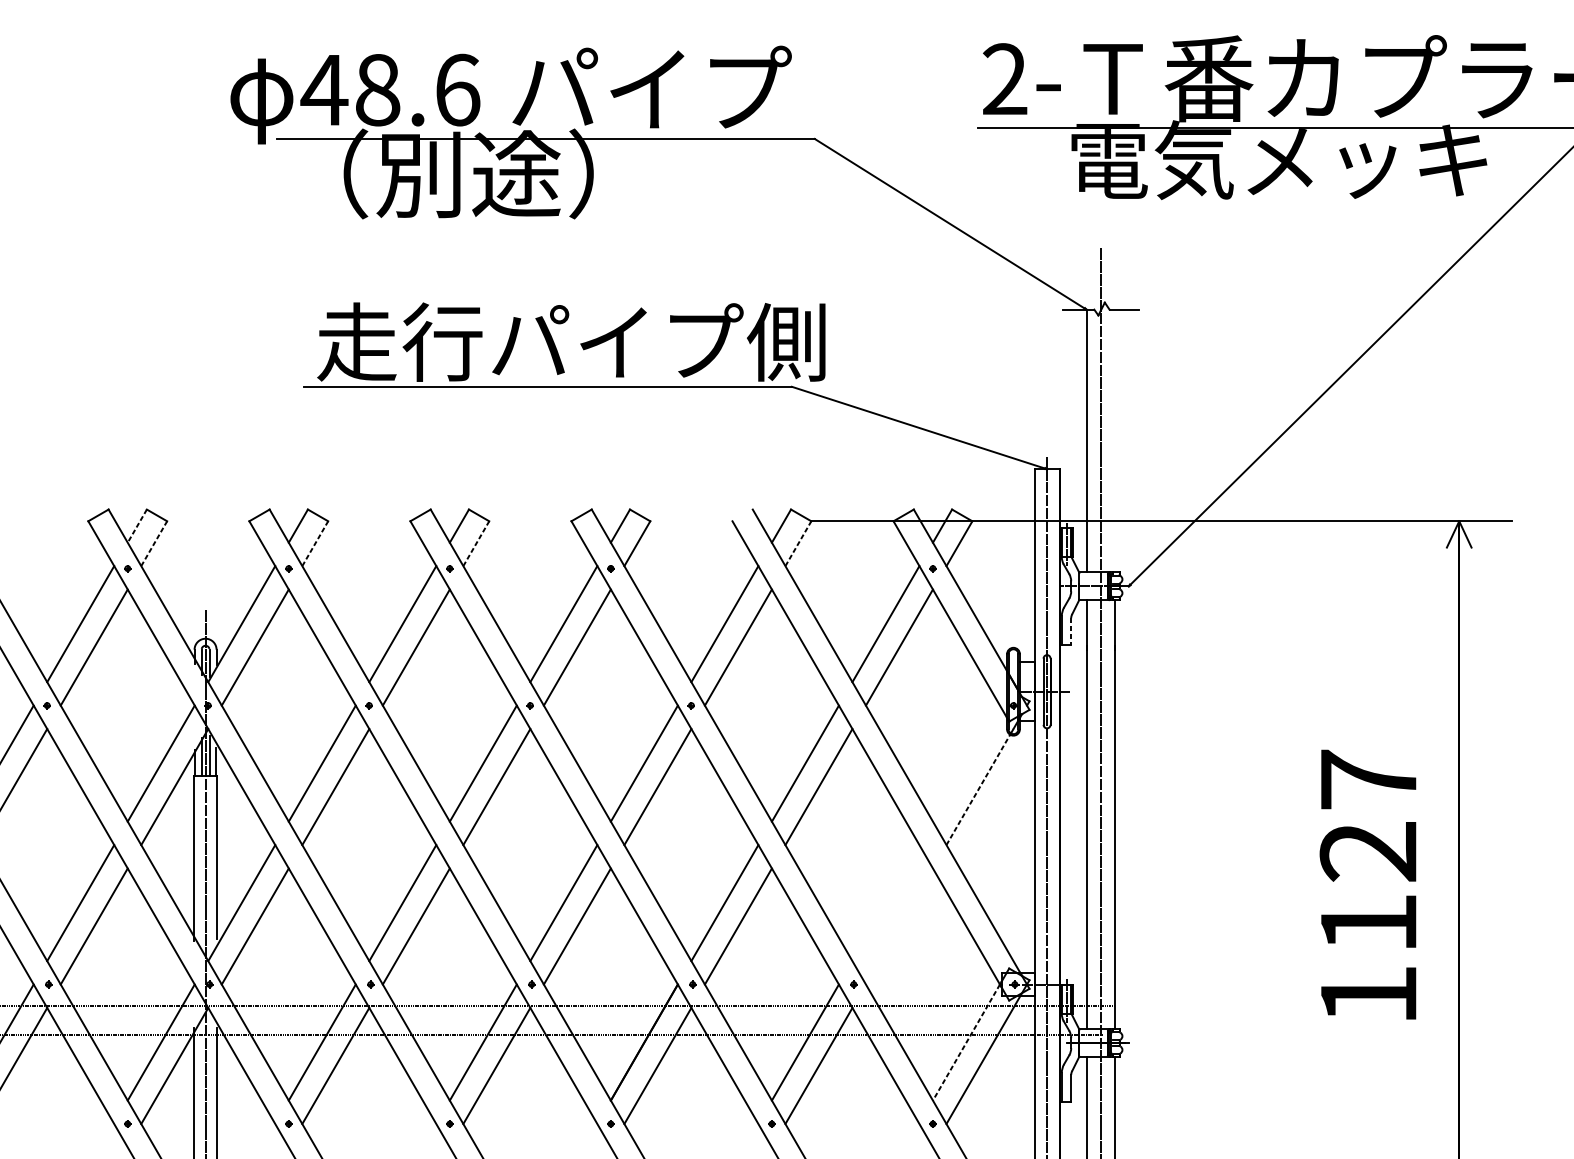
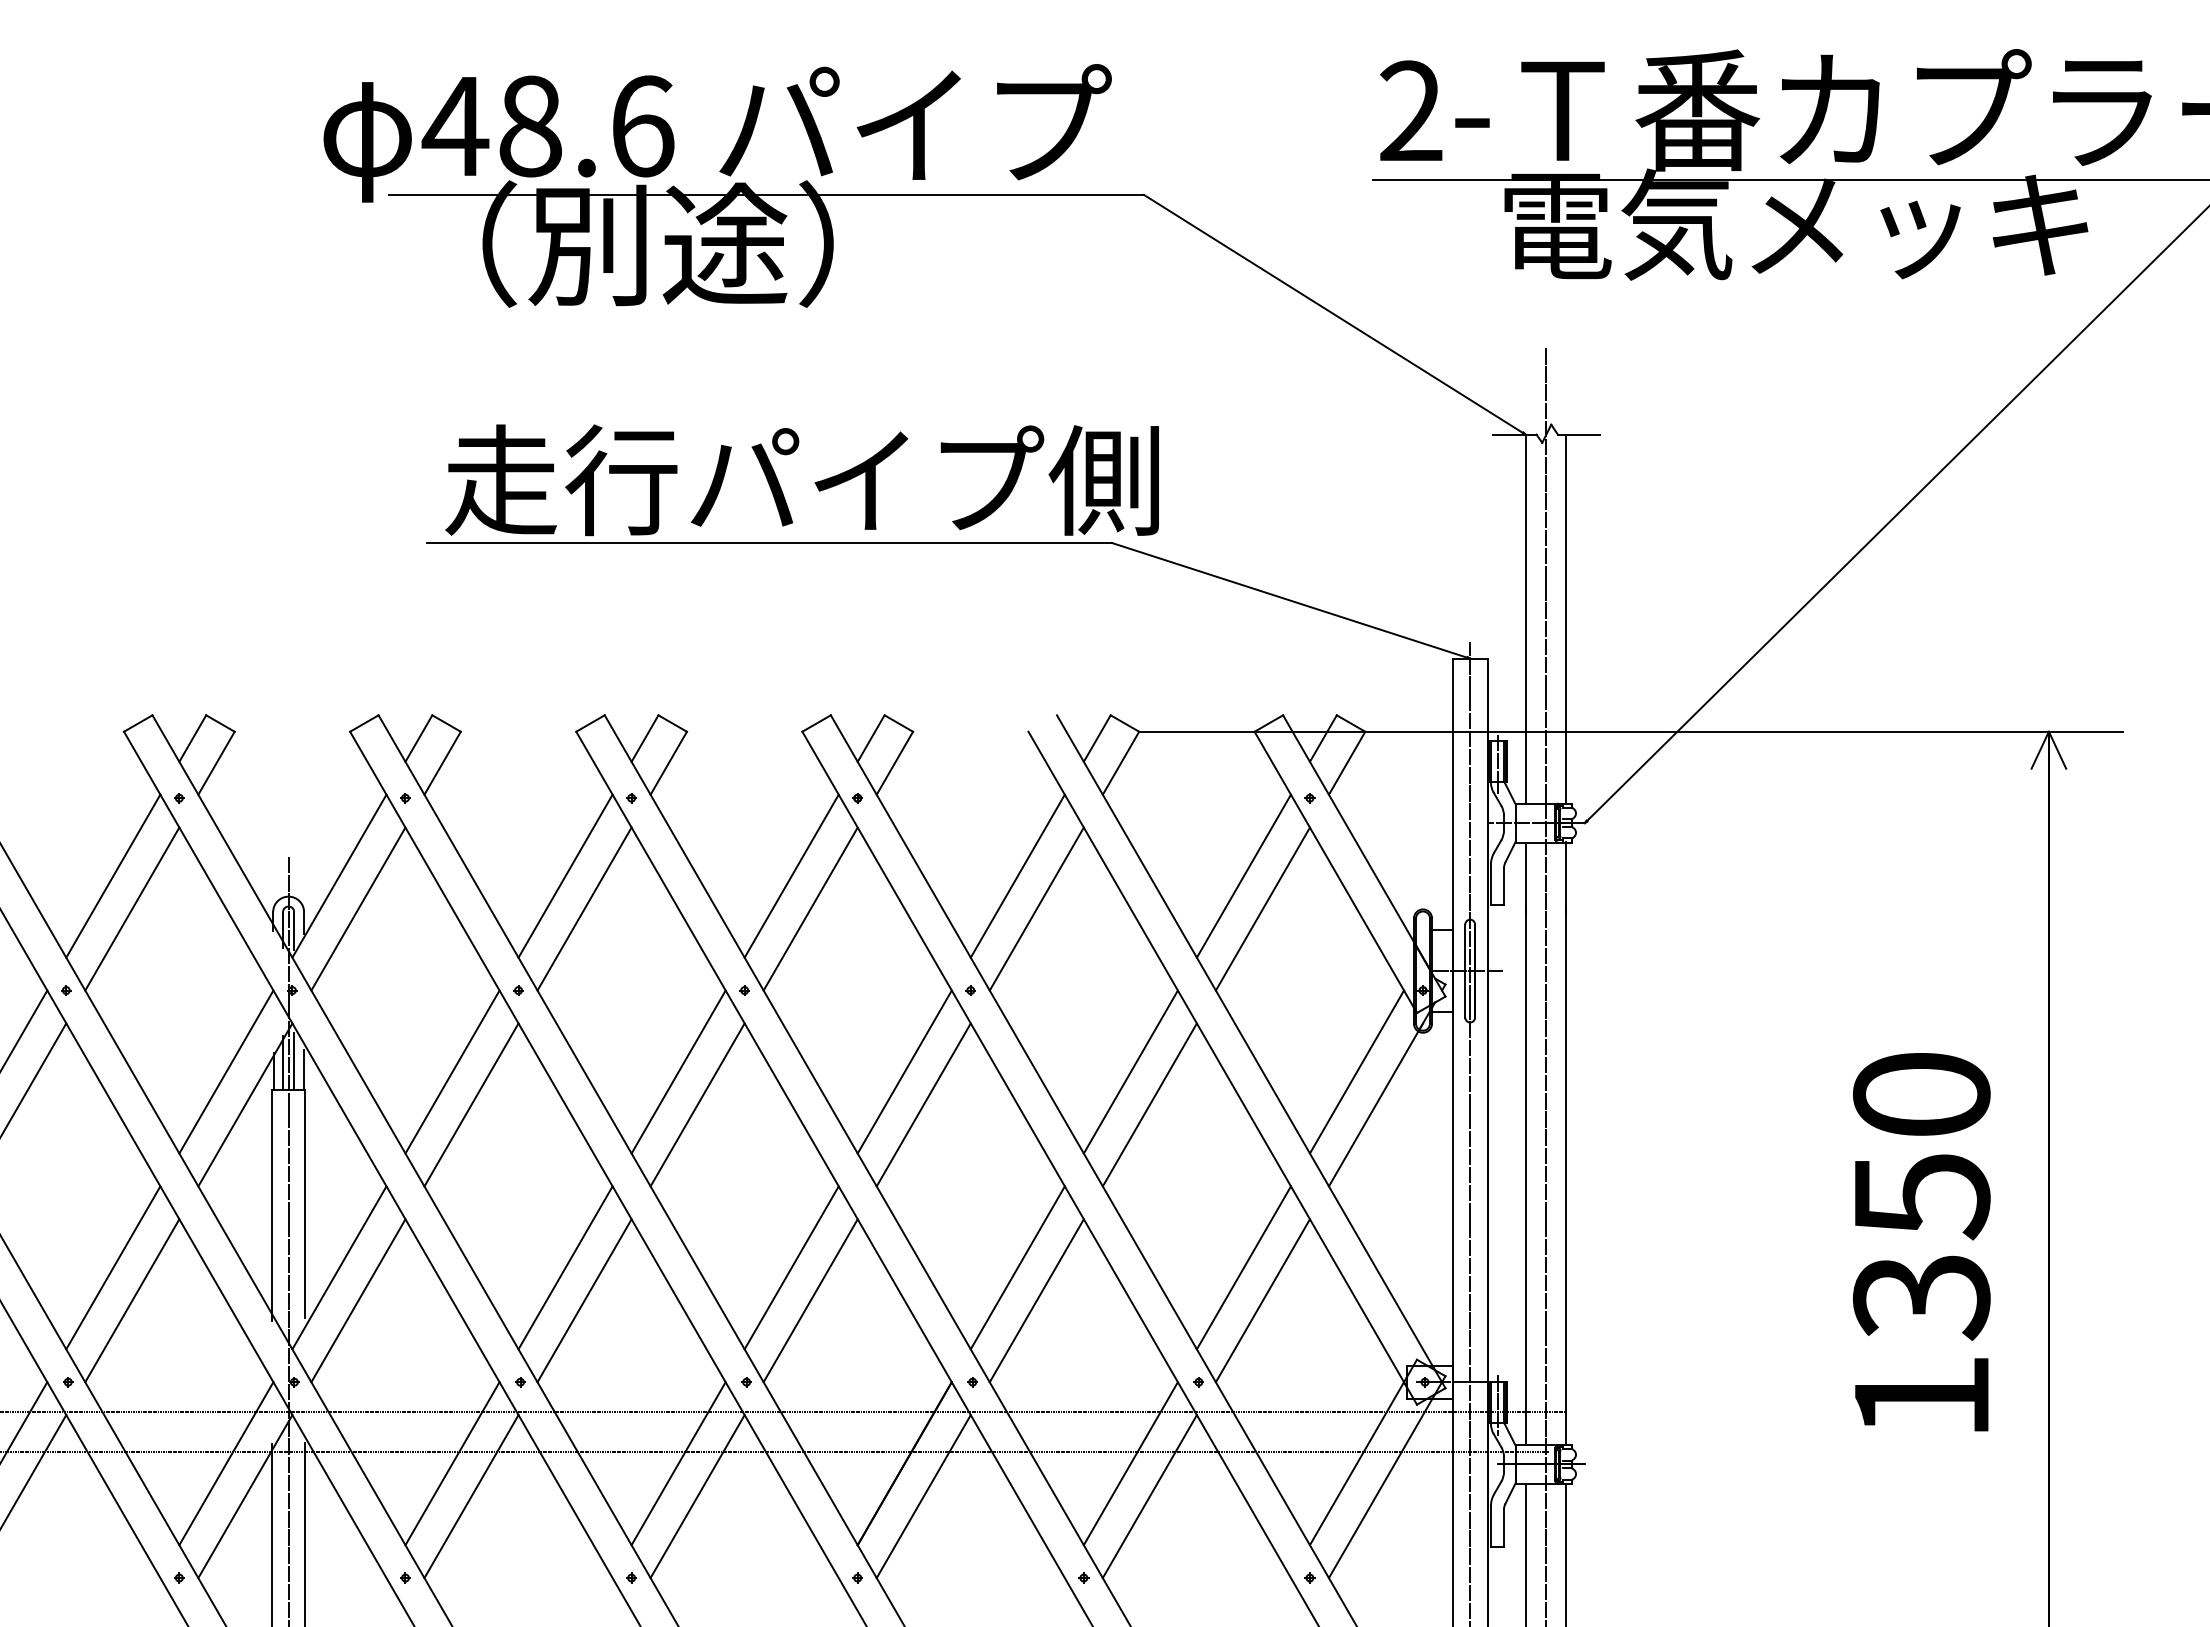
line: (1114, 440) -> (1565, 618), added
line: (137, 526) -> (192, 738), dashed -> solid
line: (154, 543) -> (216, 762), dashed -> solid
line: (315, 543) -> (442, 762), dashed -> solid
line: (476, 543) -> (669, 762), dashed -> solid
line: (798, 543) -> (1121, 762), dashed -> solid
line: (1071, 631) -> (1504, 886), dashed -> solid
line: (966, 763) -> (1356, 1071), added
line: (980, 786) -> (1376, 1104), dashed -> solid
text: (1368, 852) -> (1921, 1196), 1127 -> 1350
line: (885, 902) -> (1243, 1267), added
line: (899, 926) -> (1262, 1300), added
line: (966, 1043) -> (1356, 1464), dashed -> solid

